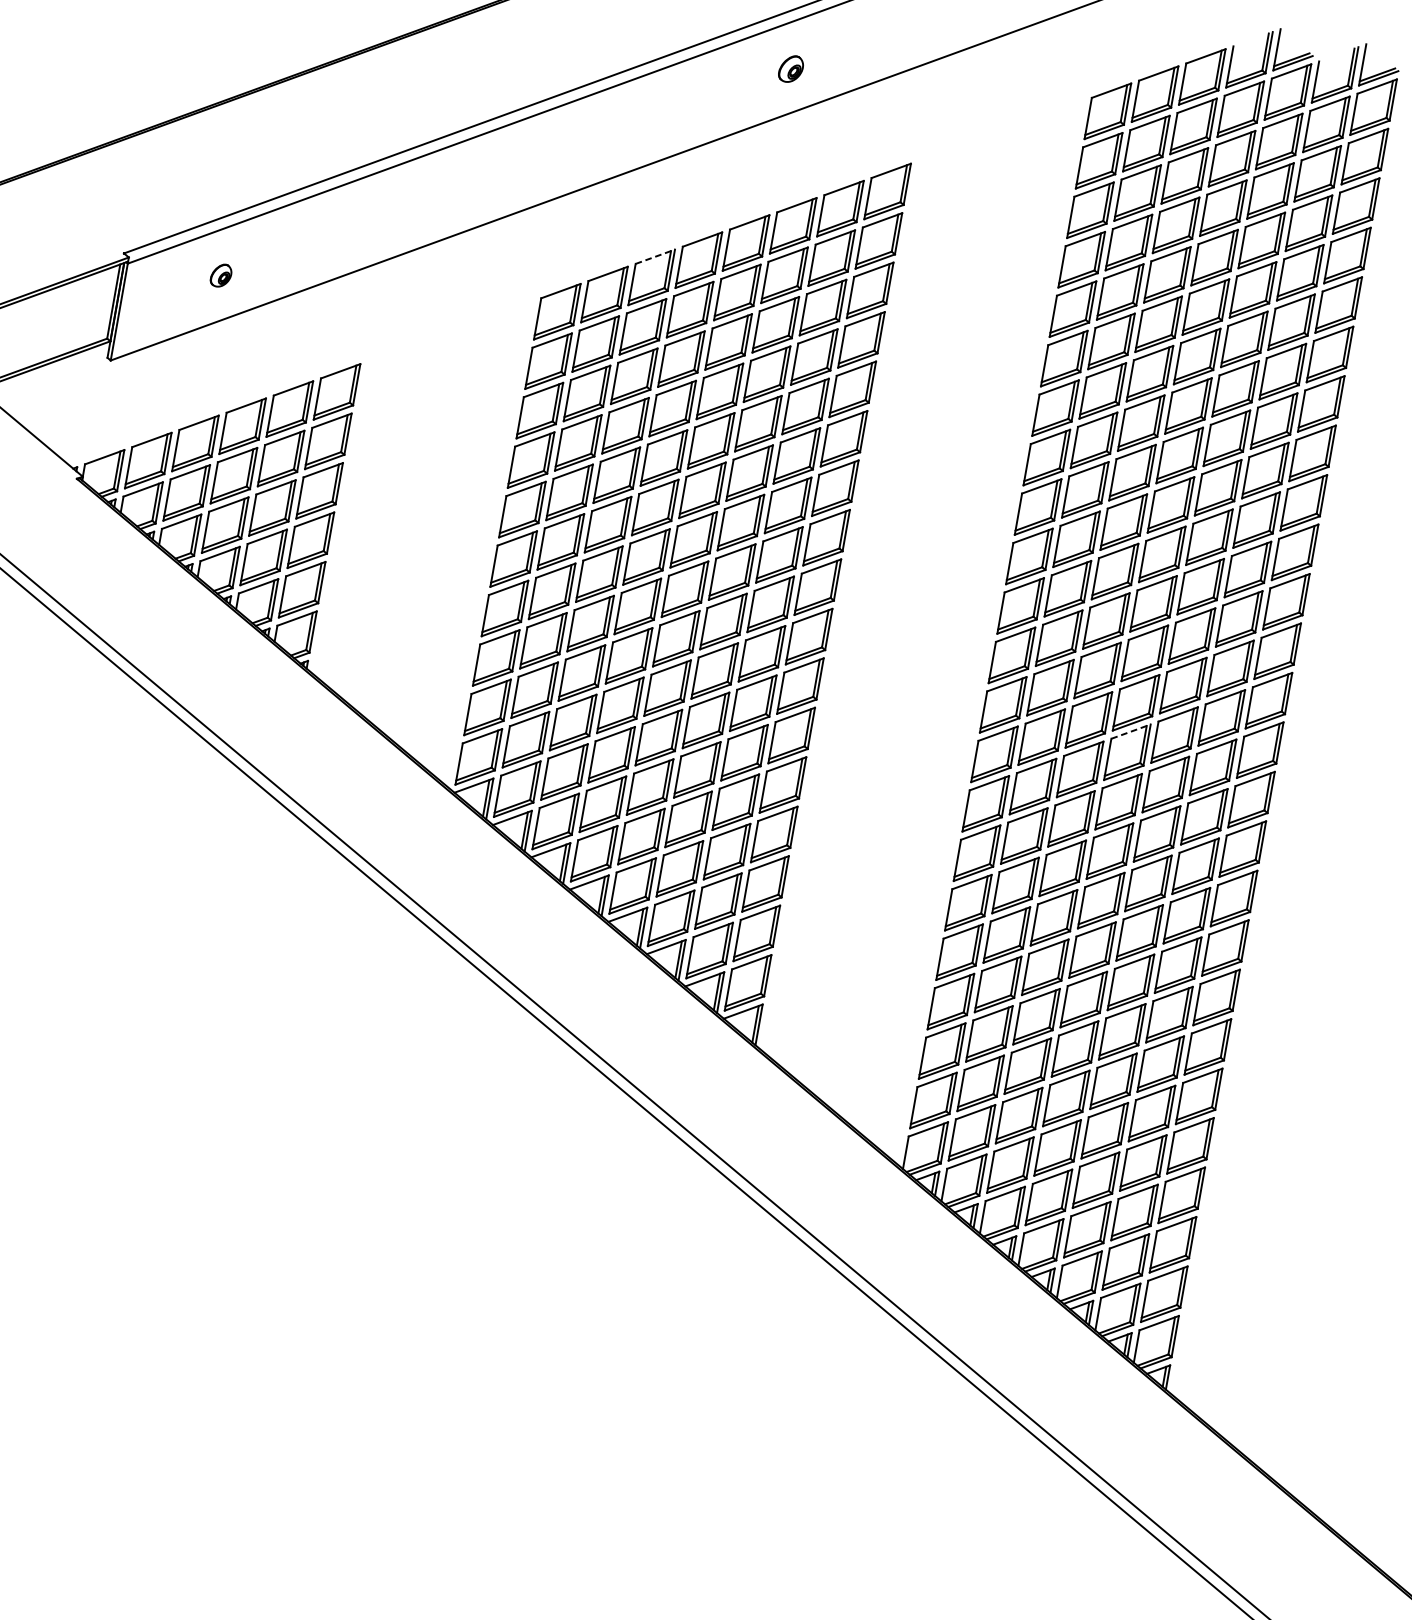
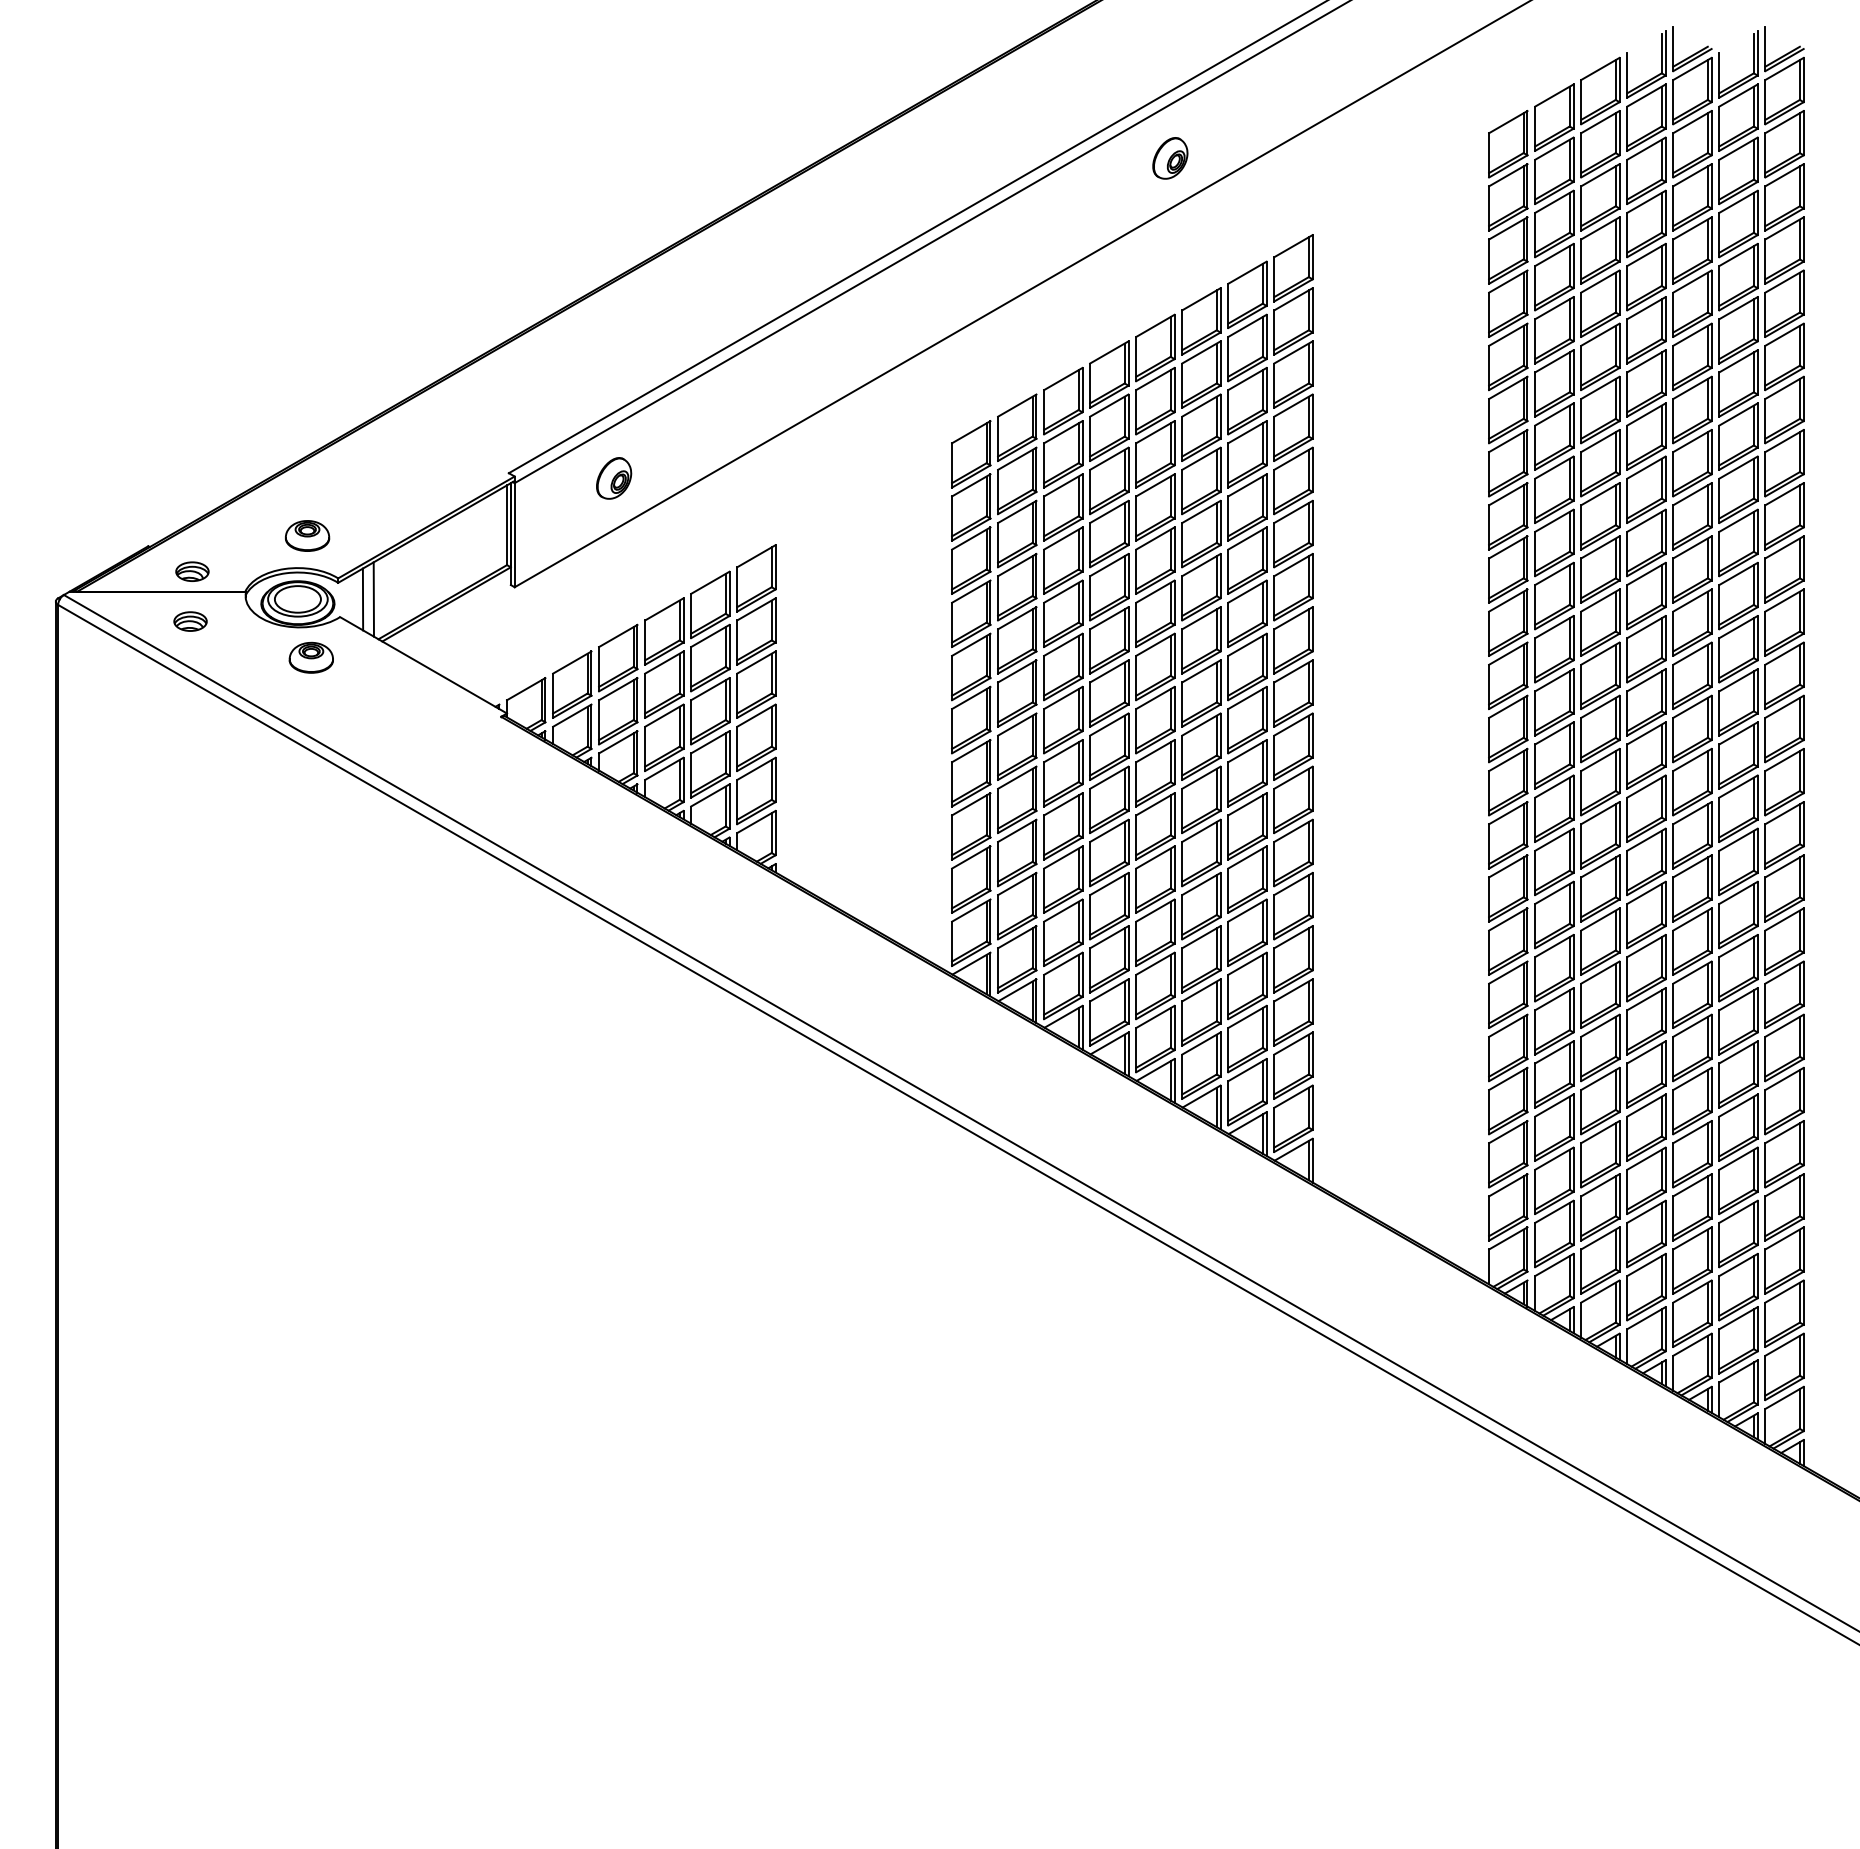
part: (791, 69) -> (1170, 158), size x1.43
line: (655, 256) -> (1063, 378), dashed -> solid
part: (221, 275) -> (614, 478), size x1.67
line: (1131, 731) -> (1646, 786), dashed -> solid

